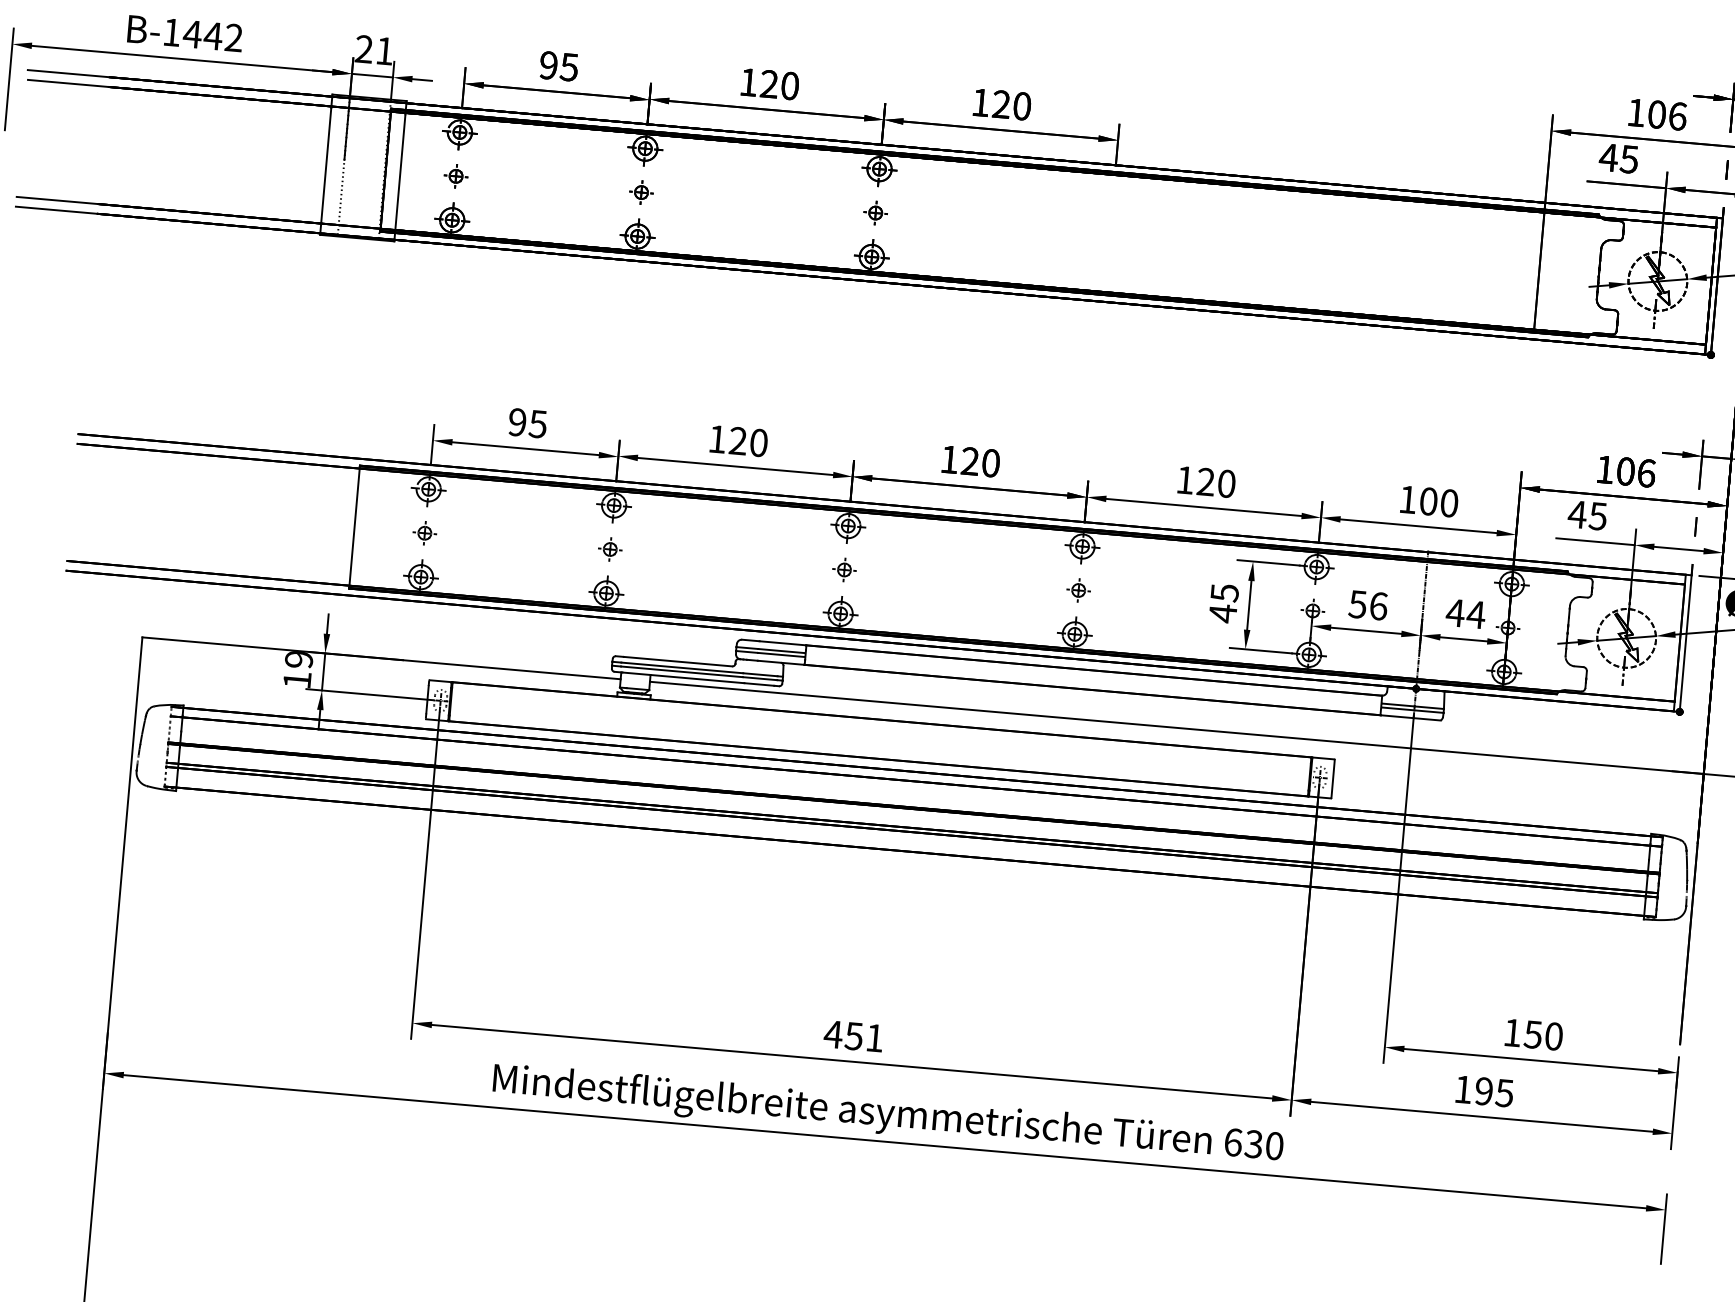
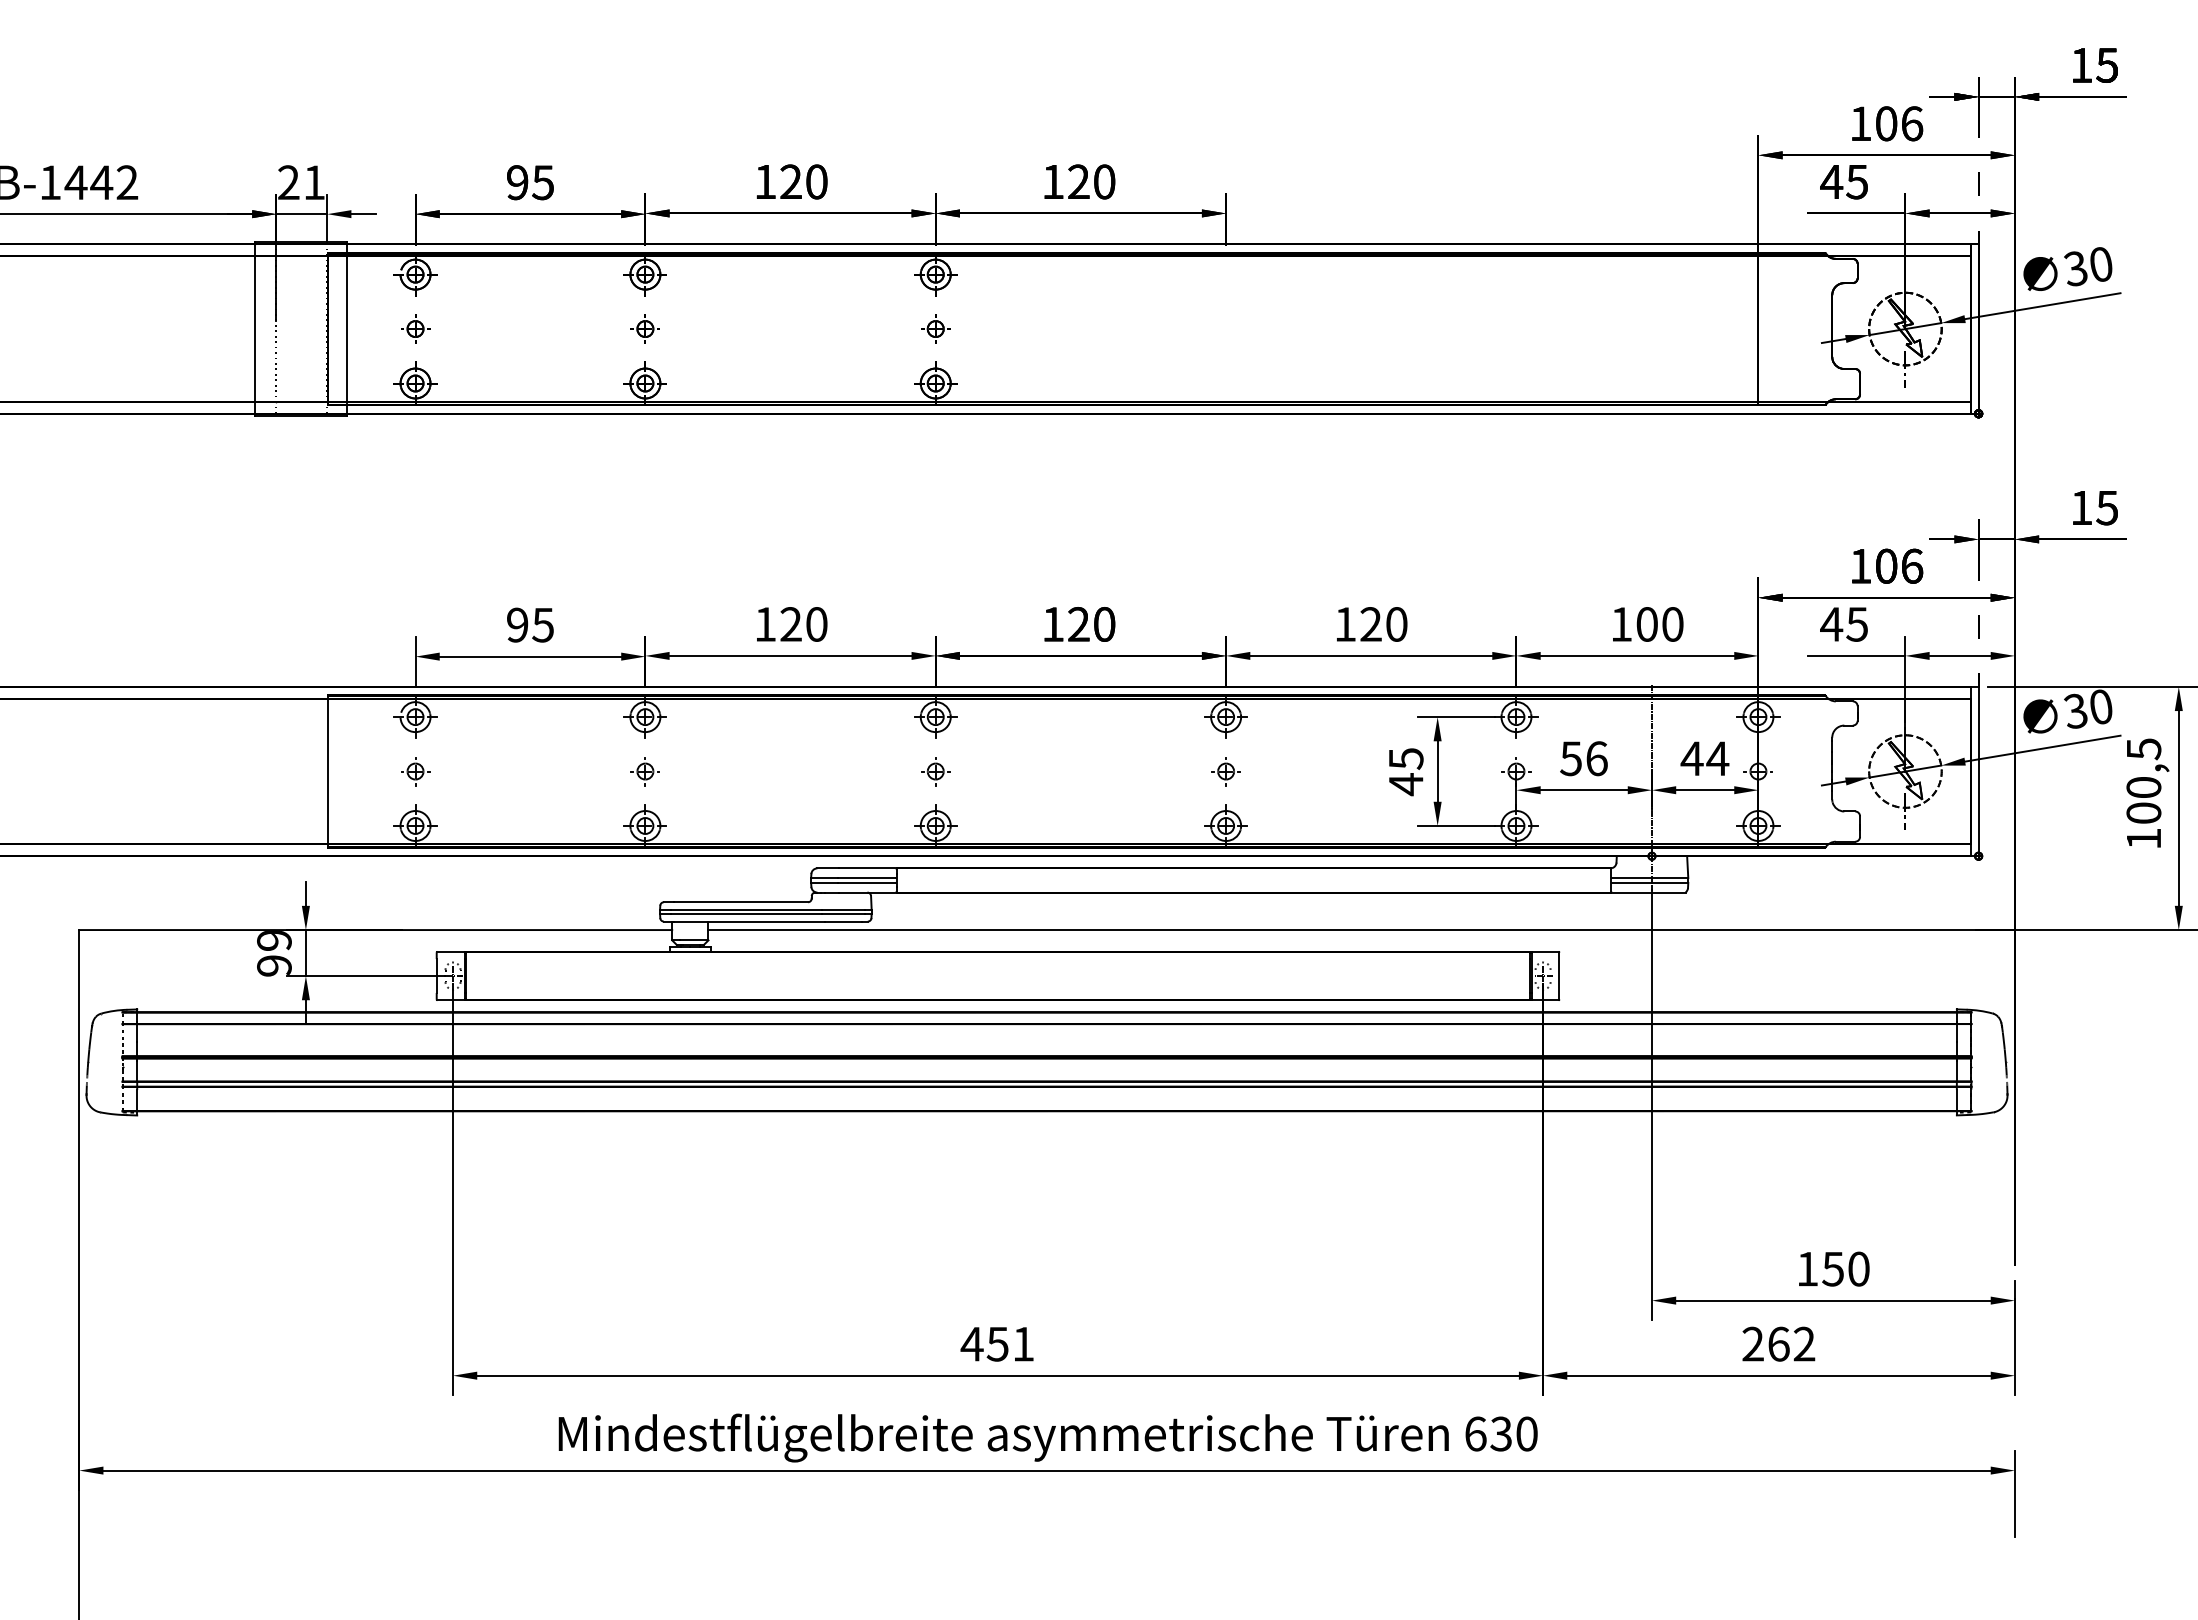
text: (297, 679) -> (274, 965), 19 -> 99
text: (1483, 1090) -> (1778, 1343), 195 -> 262

